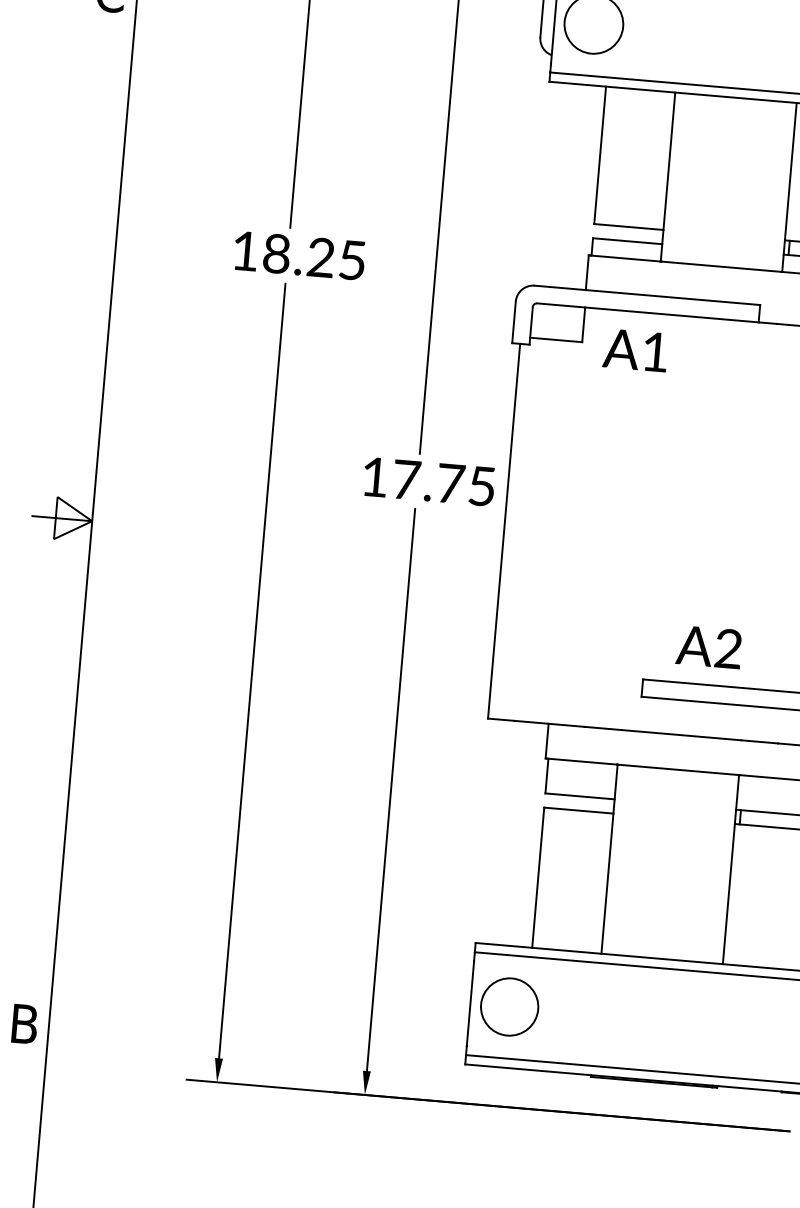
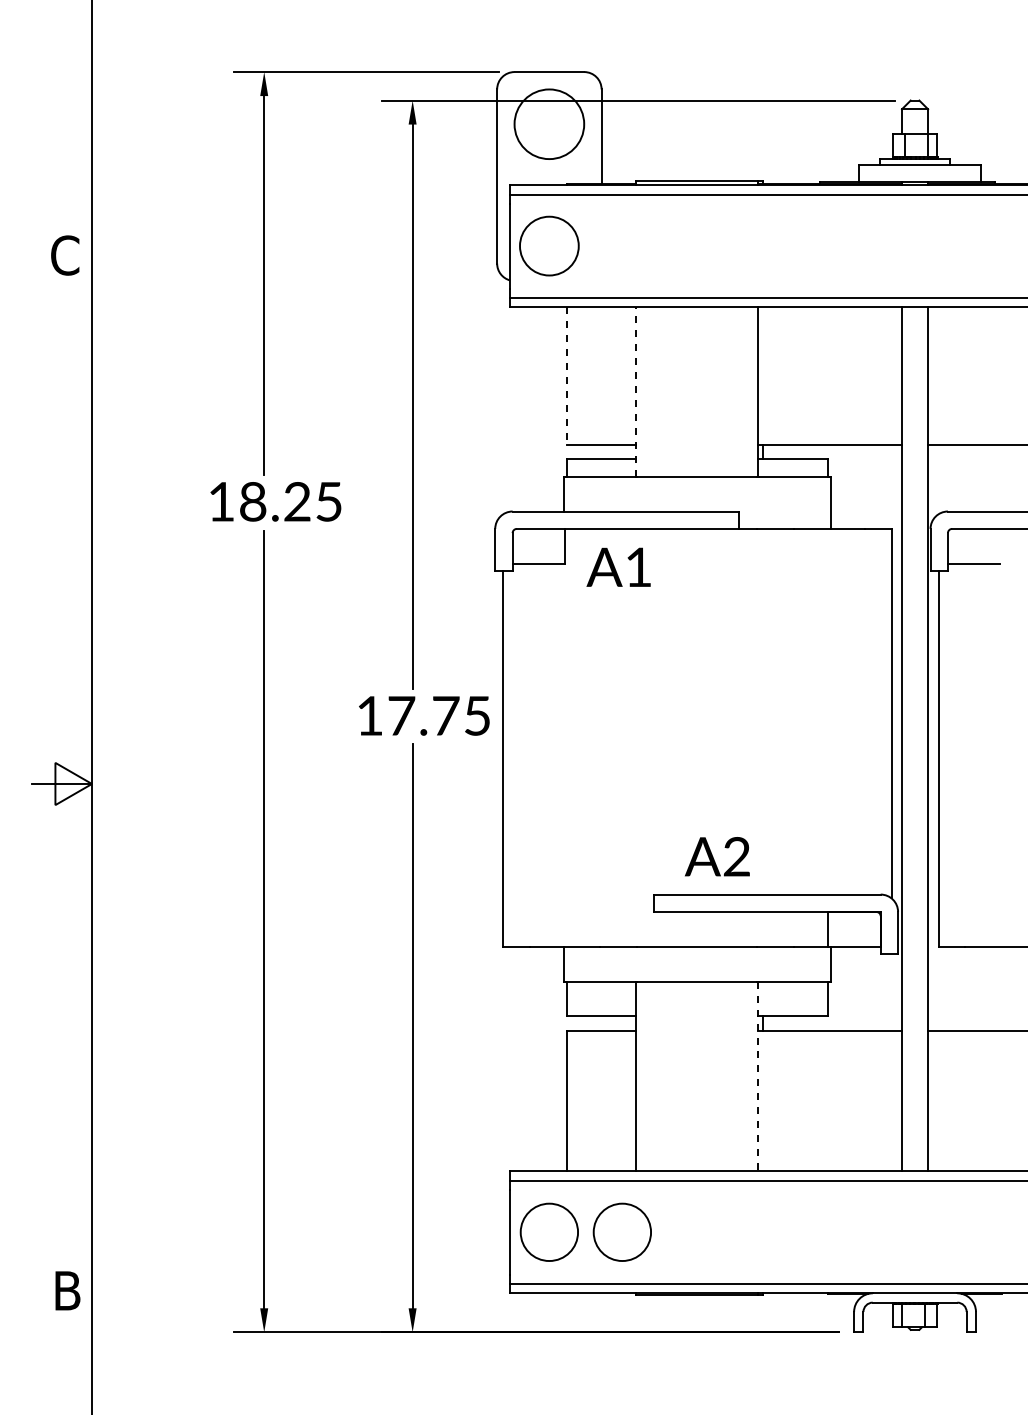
line: (599, 155) -> (566, 376), solid -> dashed
line: (668, 176) -> (636, 391), solid -> dashed
line: (731, 869) -> (758, 1076), solid -> dashed
circle: (581, 1012) -> (621, 1231), added

